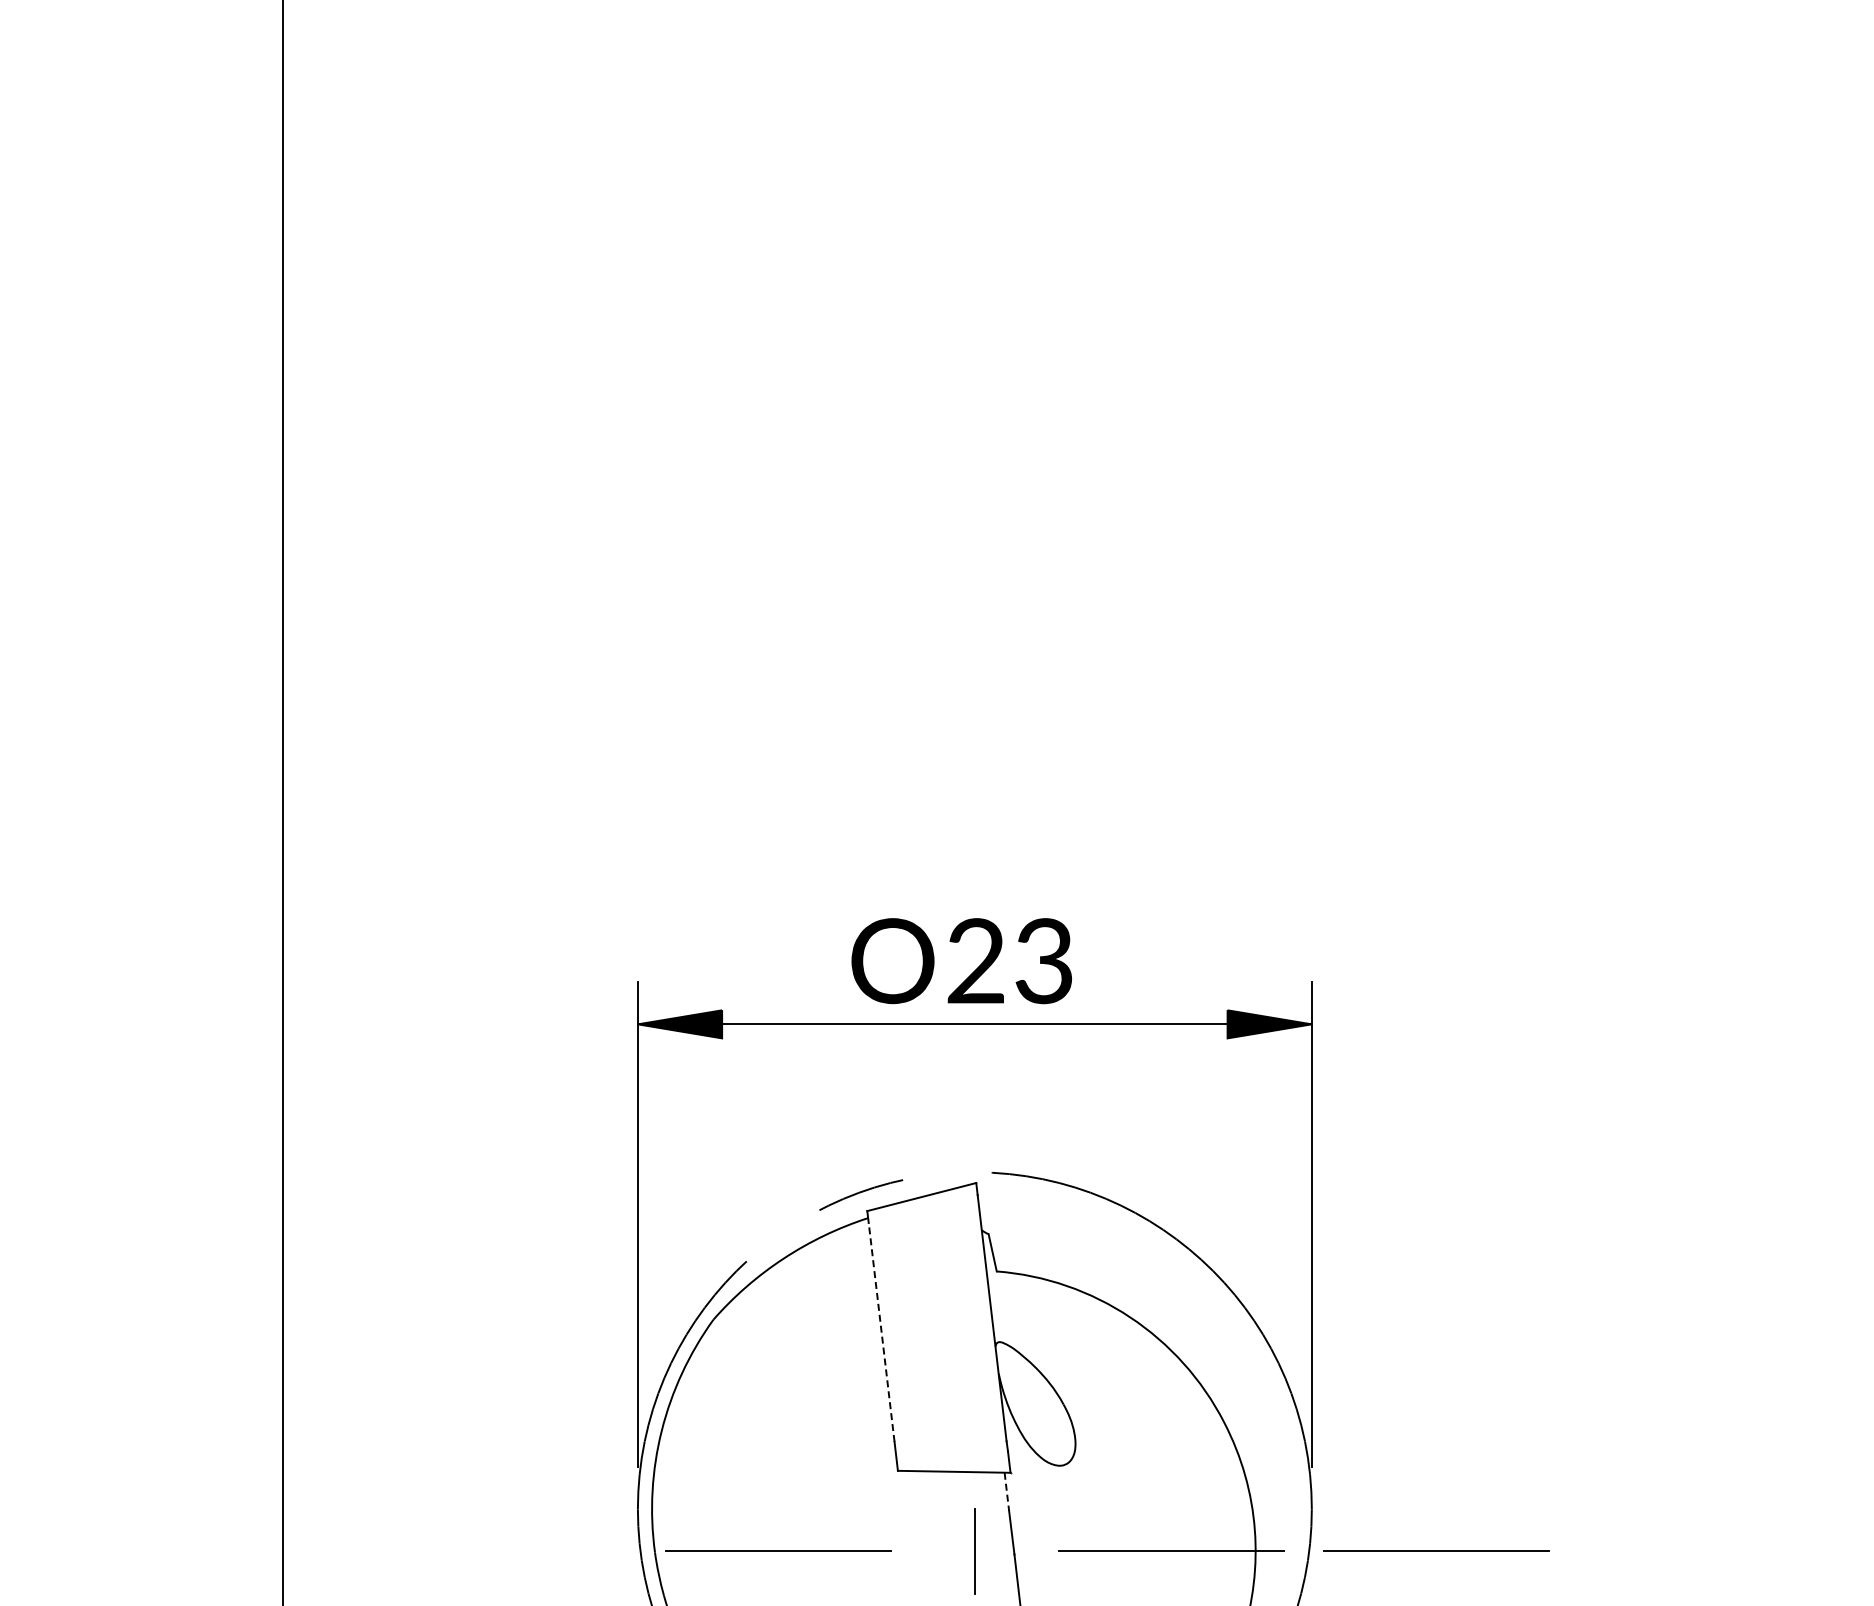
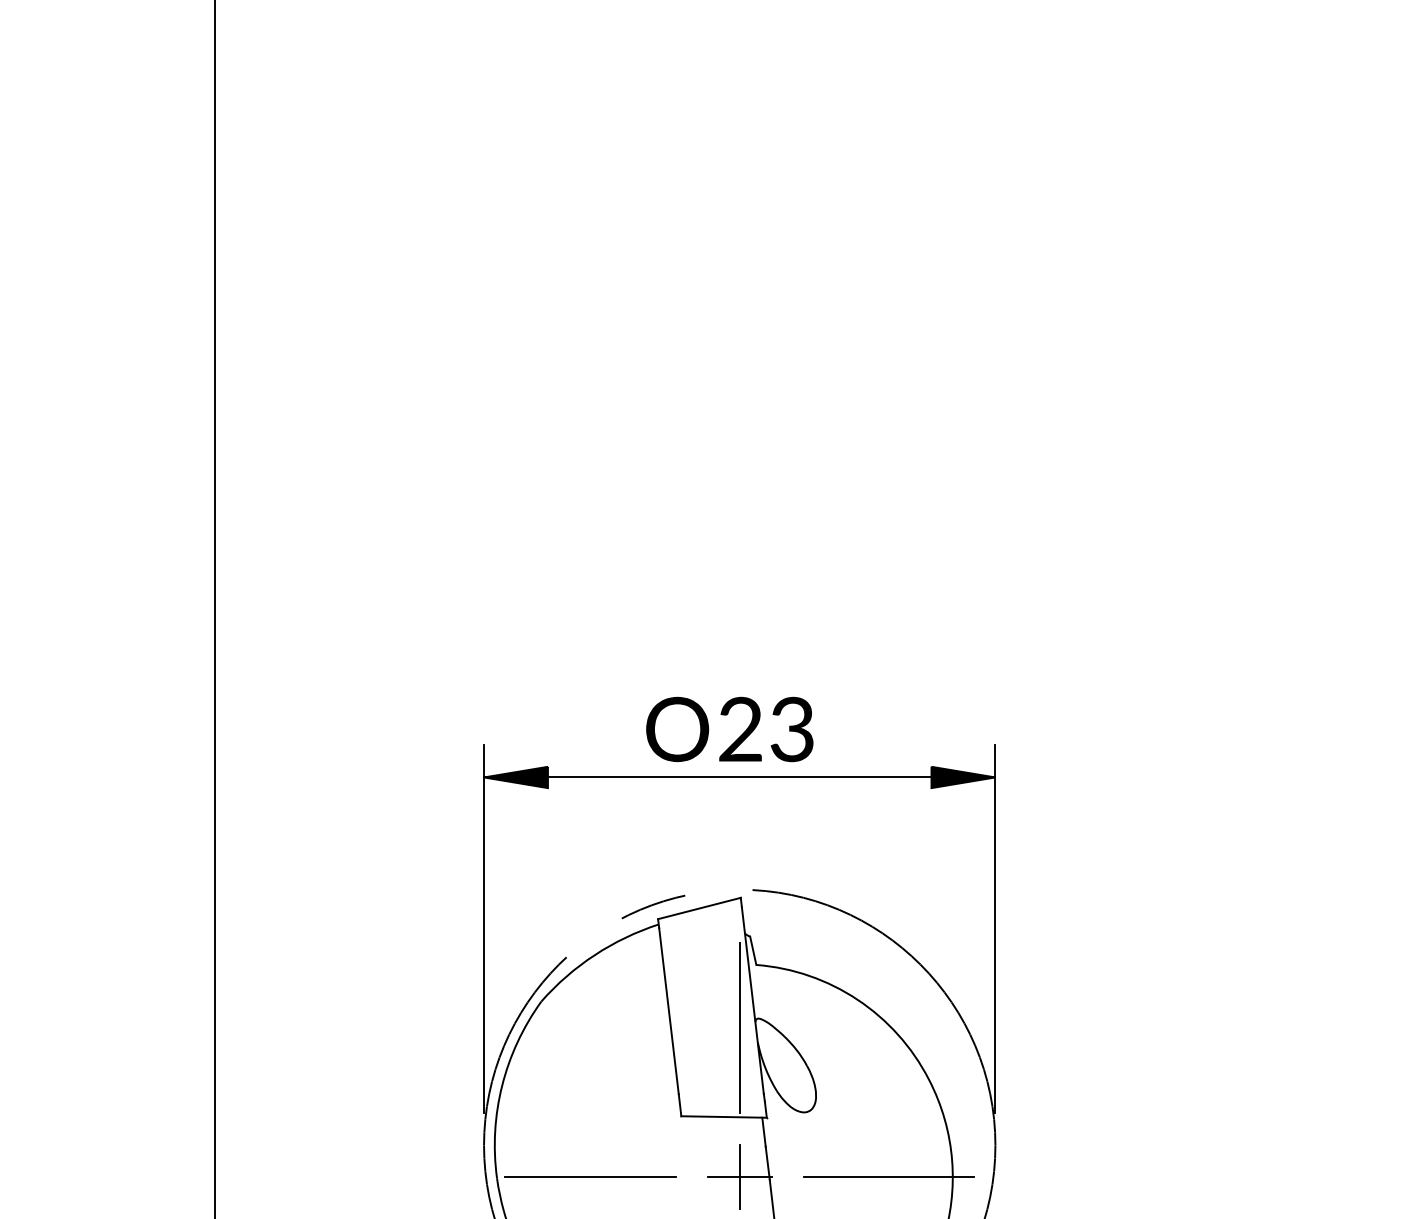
line: (881, 1331) -> (668, 1010), dashed -> solid
line: (974, 1354) -> (739, 1027), added
line: (1006, 1492) -> (763, 1132), dashed -> solid
line: (1436, 1550) -> (1090, 1176), removed
line: (974, 1551) -> (739, 1177), added

